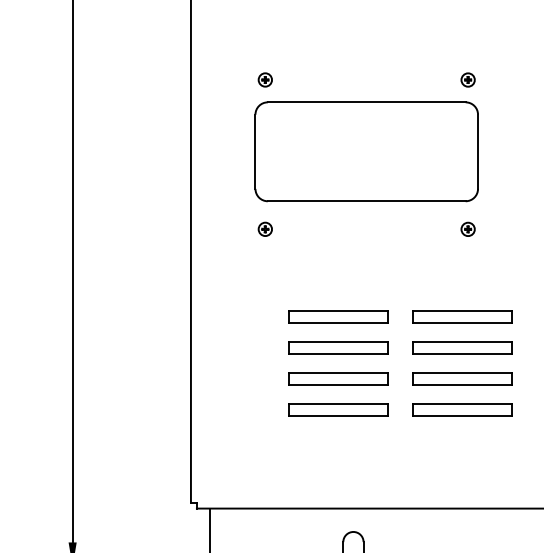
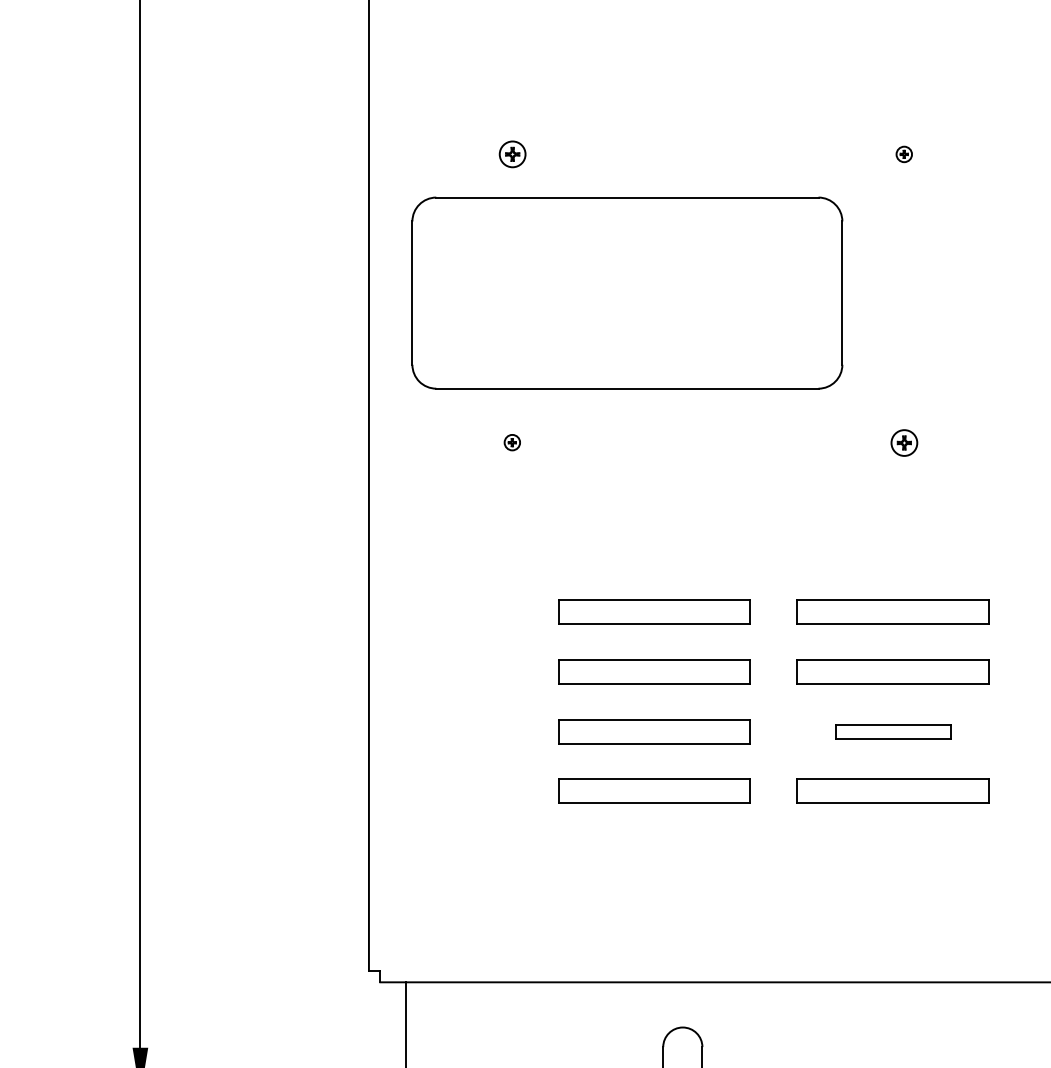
part: (467, 79) -> (903, 153), size x0.6
part: (366, 151) -> (626, 292), moved
part: (264, 228) -> (511, 441), size x0.6
part: (462, 378) -> (893, 731), size x0.6

